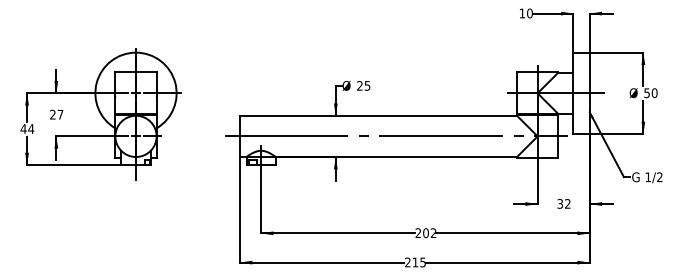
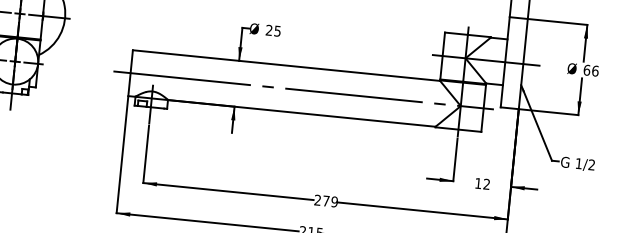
text: (650, 93) -> (590, 71), 50 -> 66
text: (559, 203) -> (477, 182), 32 -> 12
text: (429, 233) -> (330, 201), 202 -> 279

